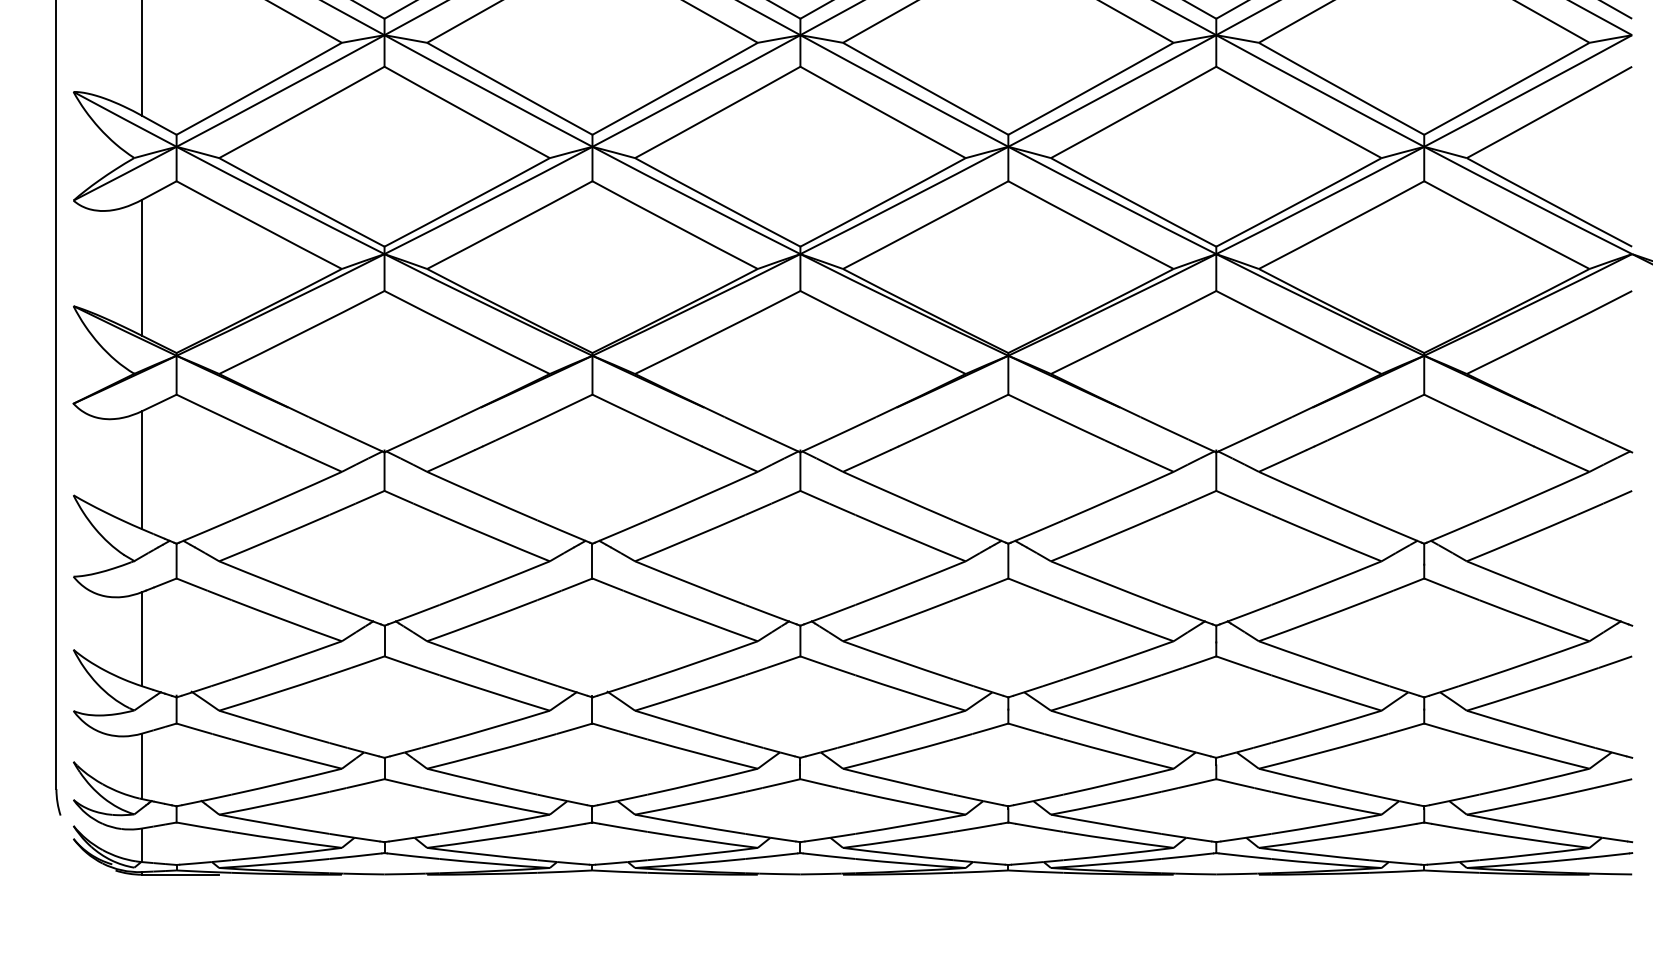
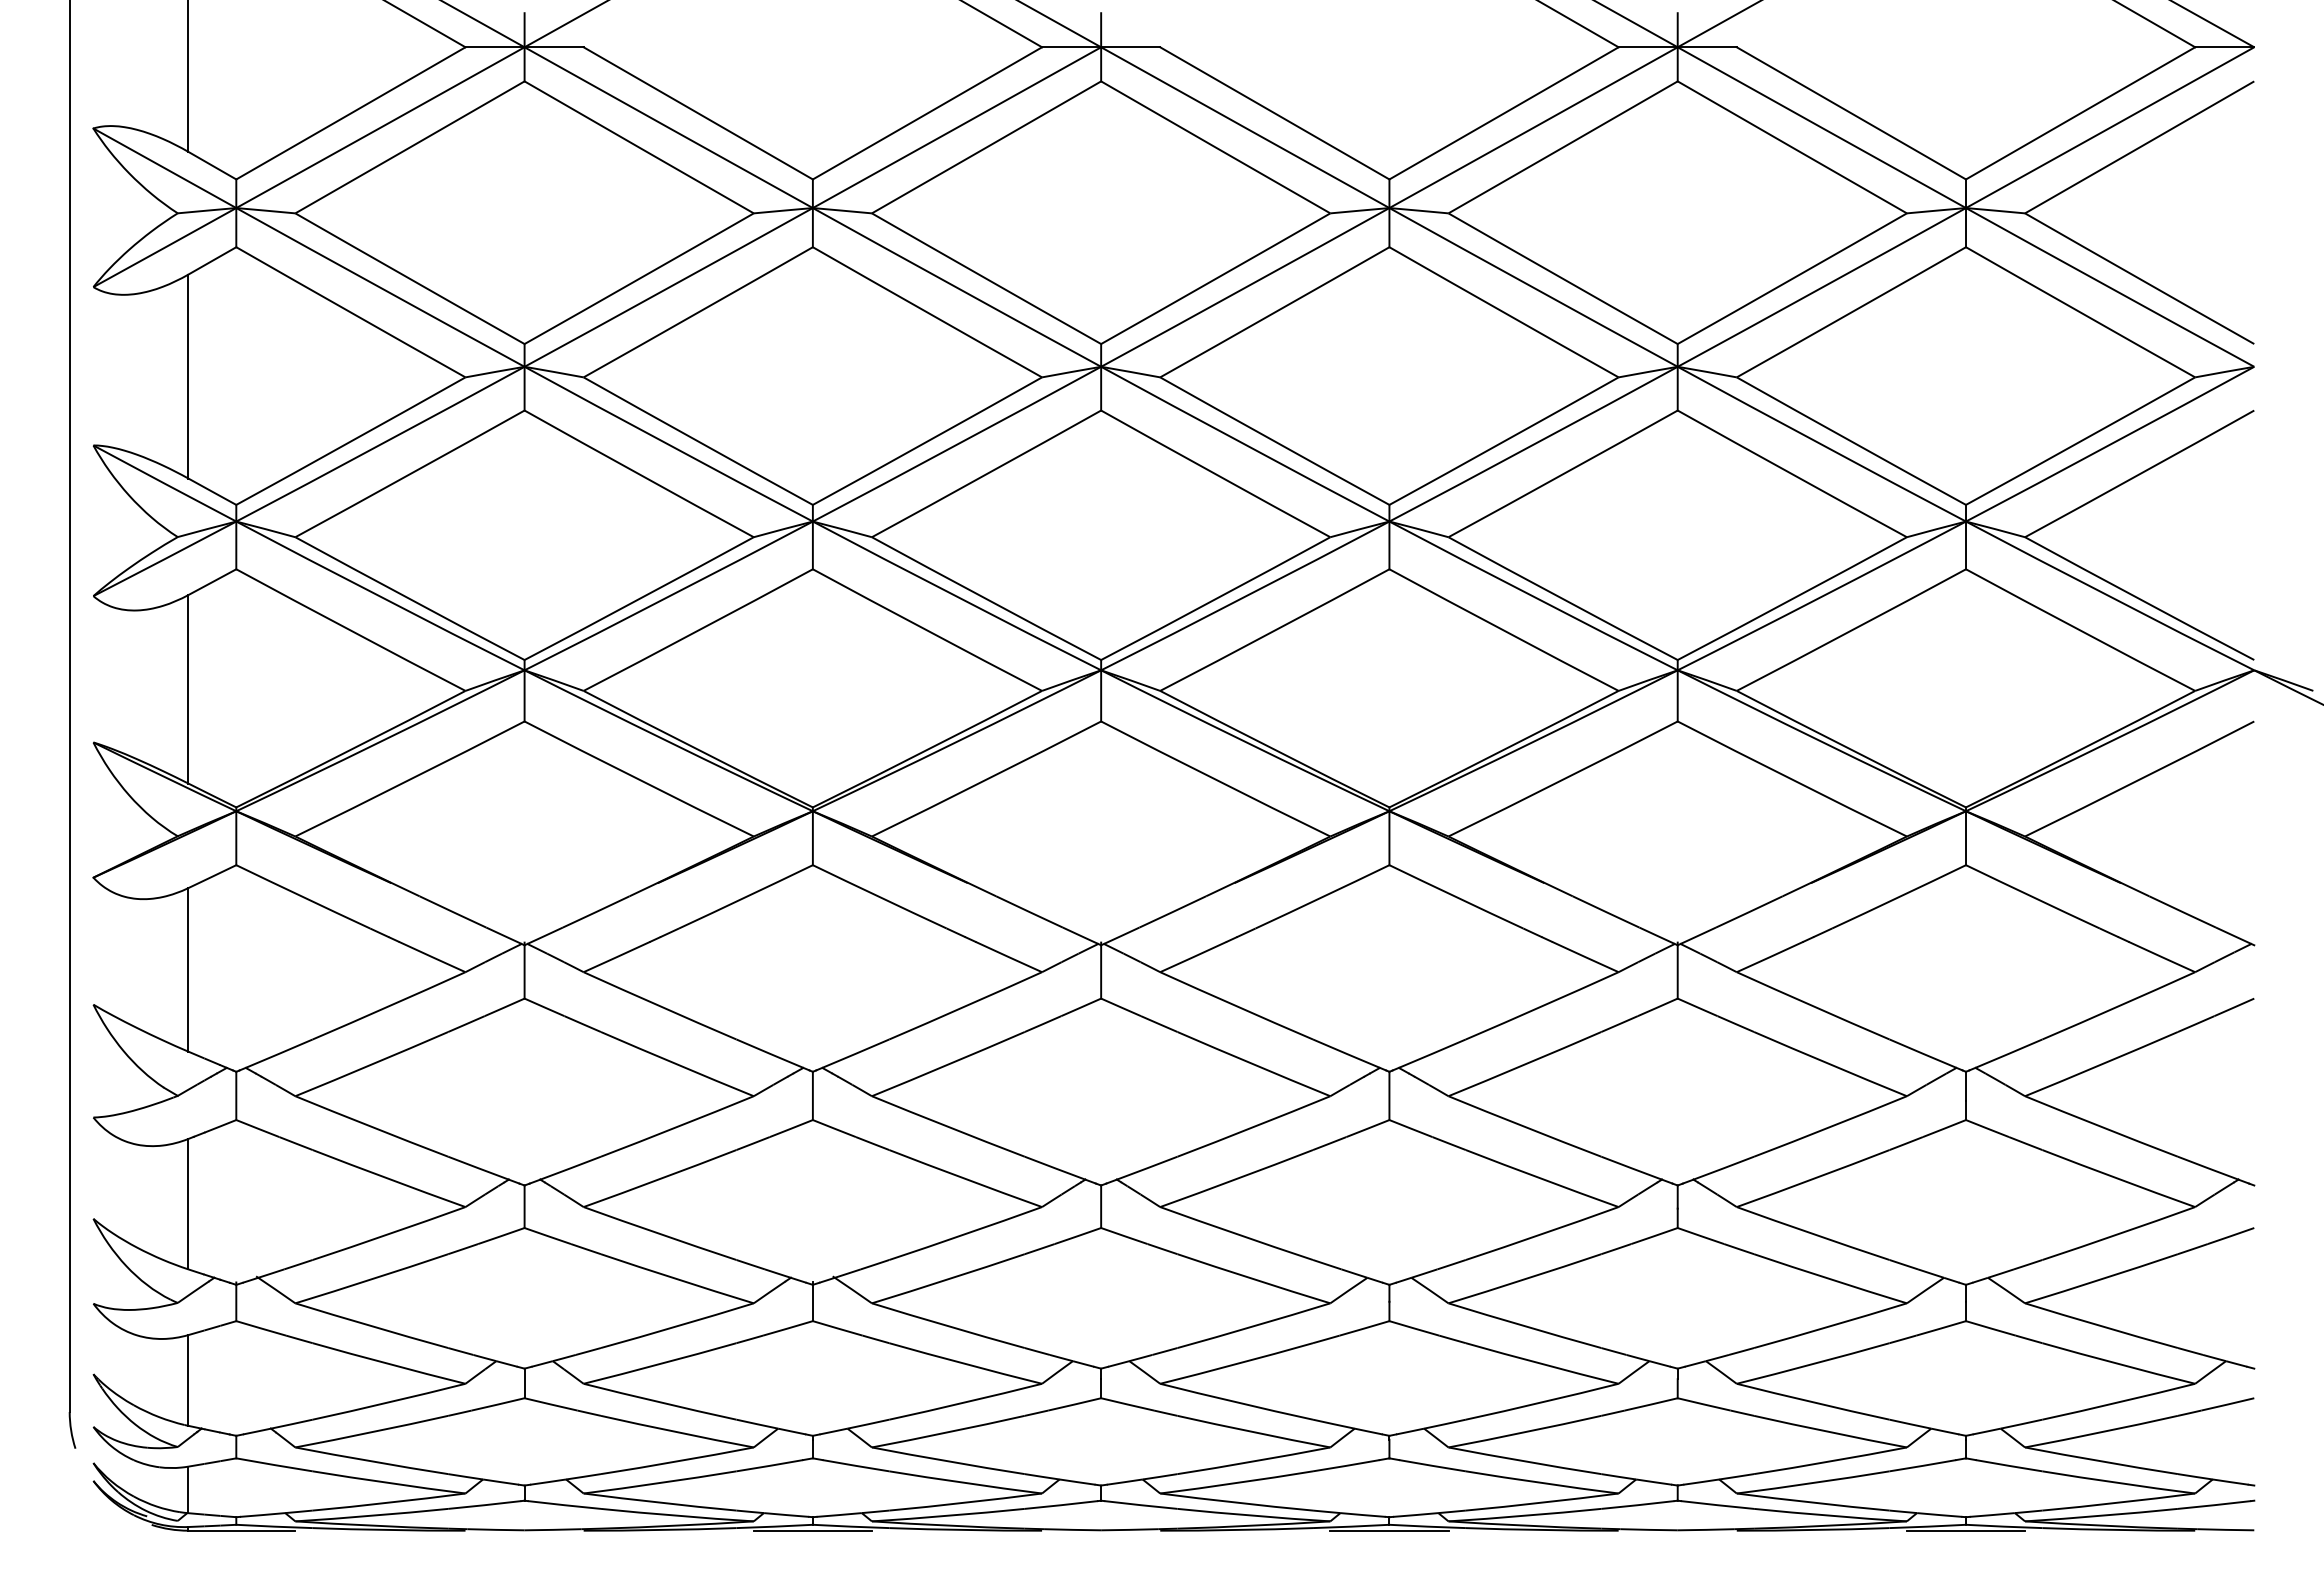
line: (592, 874) -> (812, 1530), added
line: (1008, 874) -> (1389, 1530), added
line: (1423, 874) -> (1965, 1530), added

